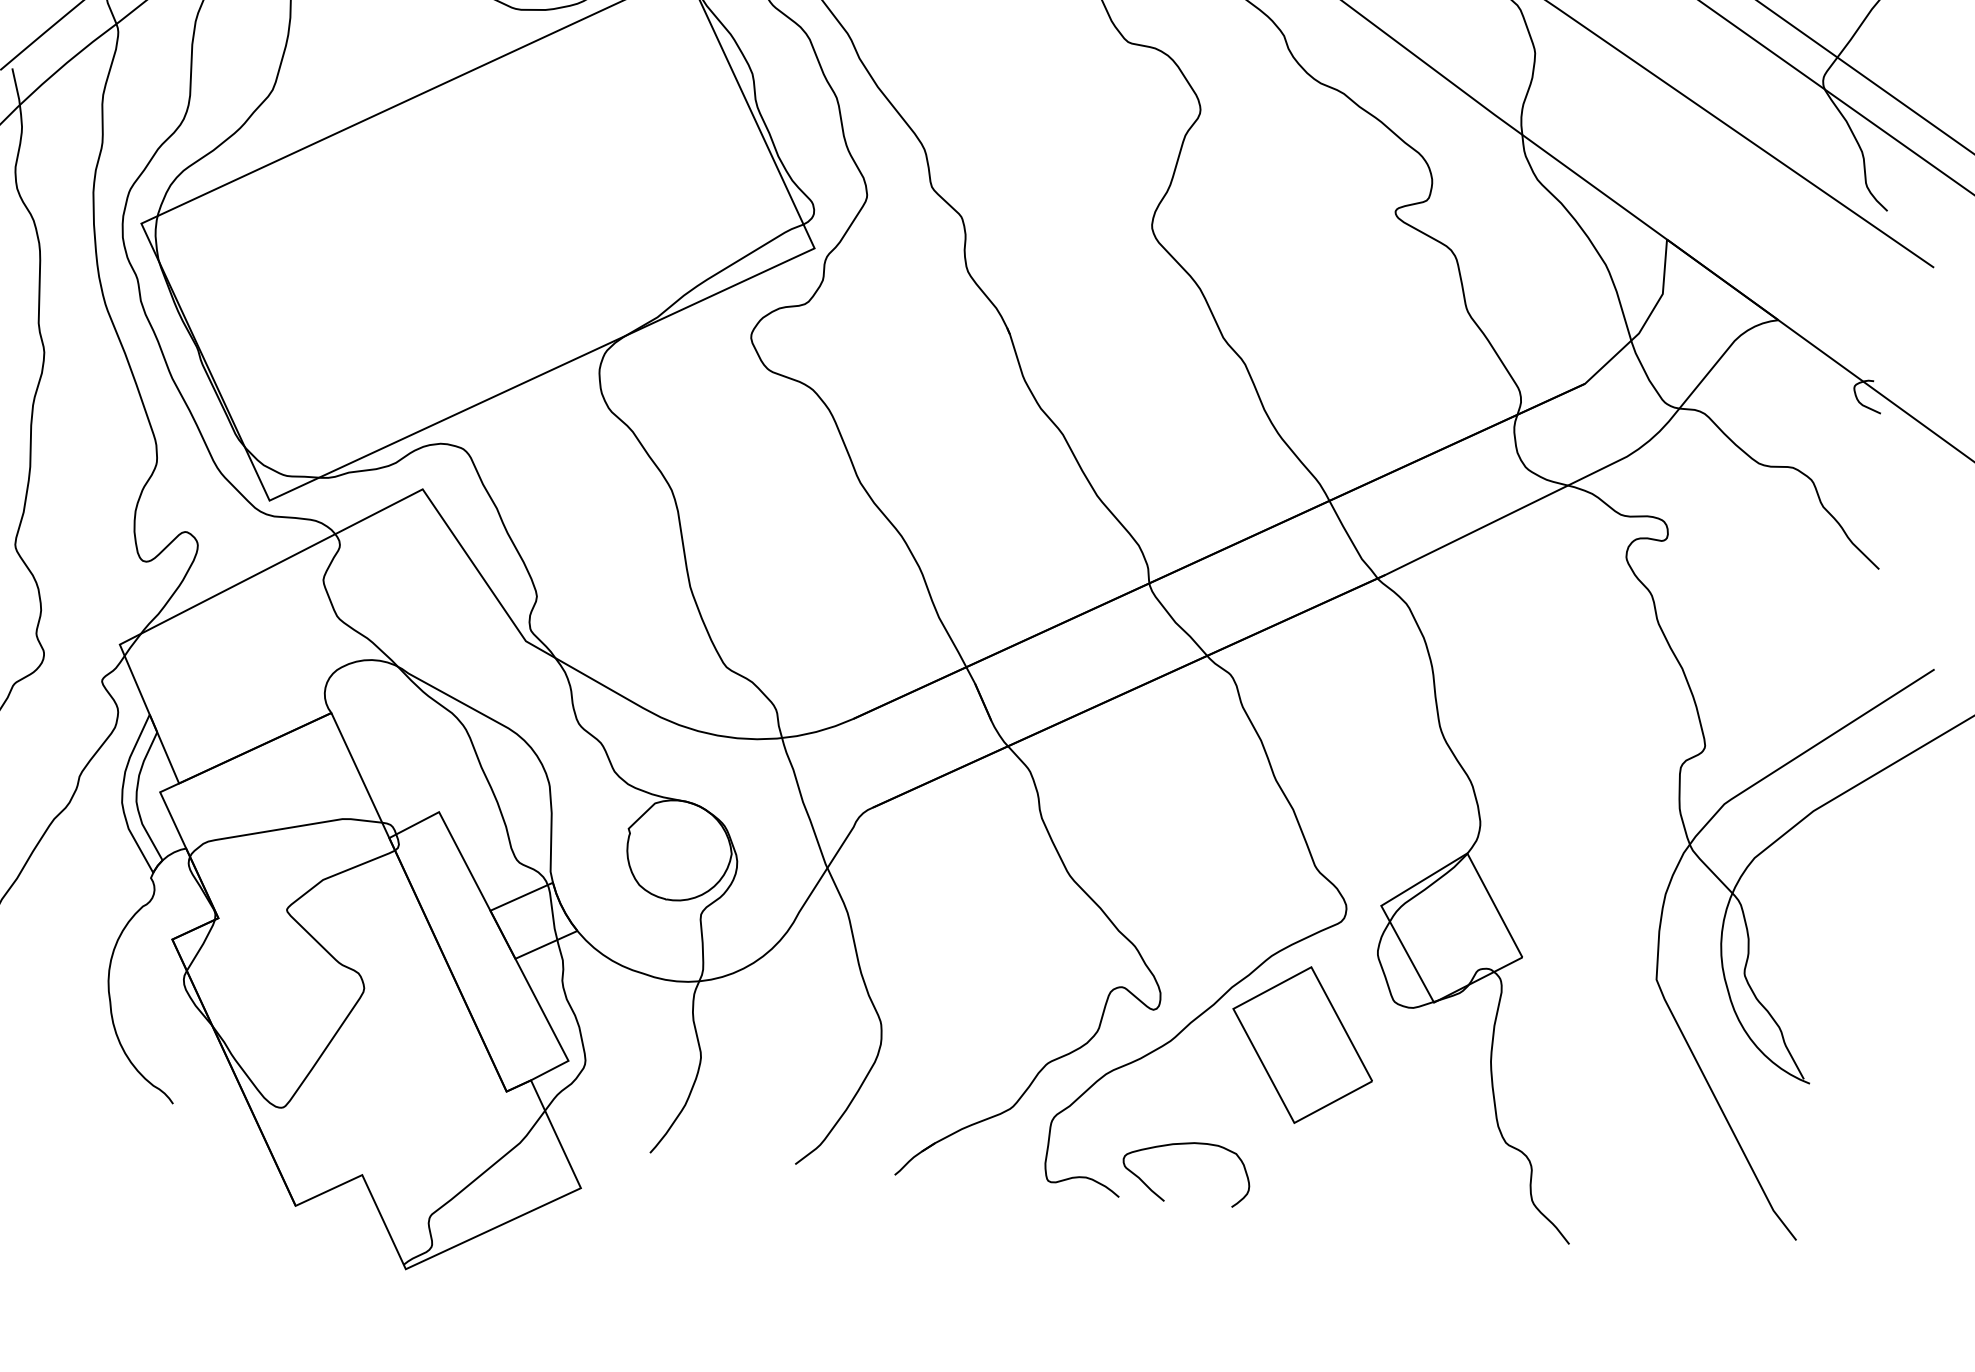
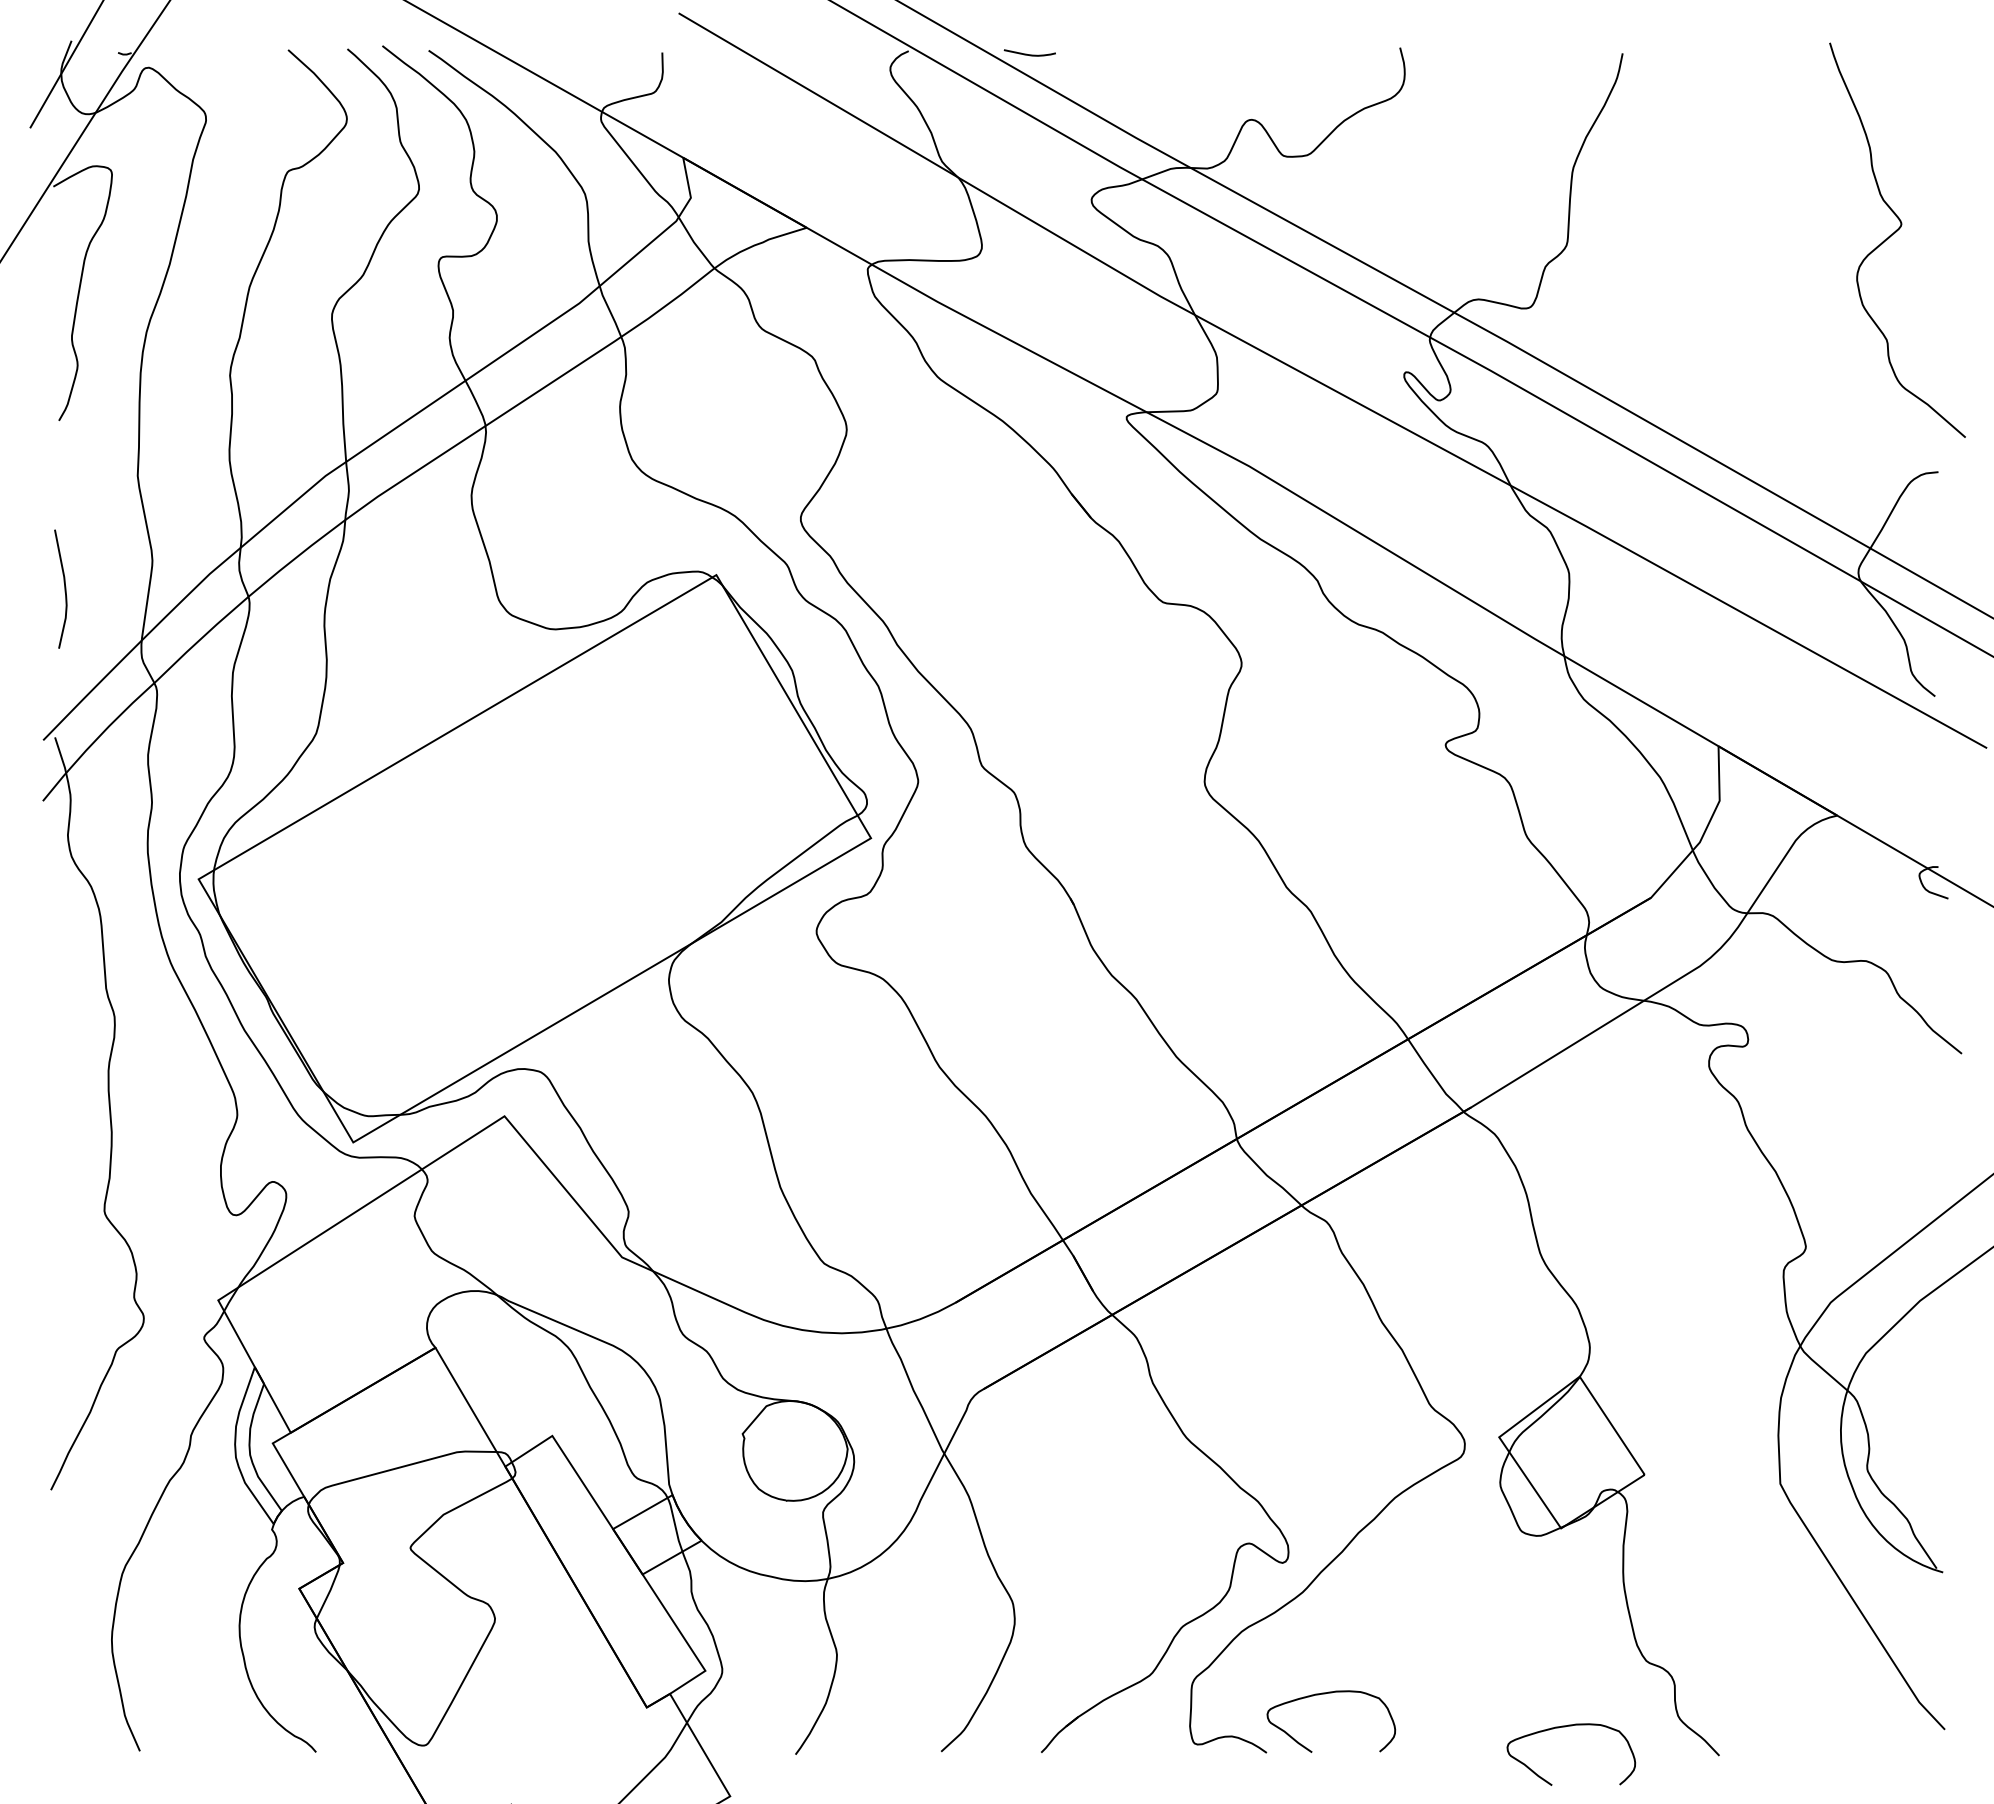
part: (1302, 1045) -> (1434, 1583), removed
curve: (1418, 1201) -> (1565, 1727), added

